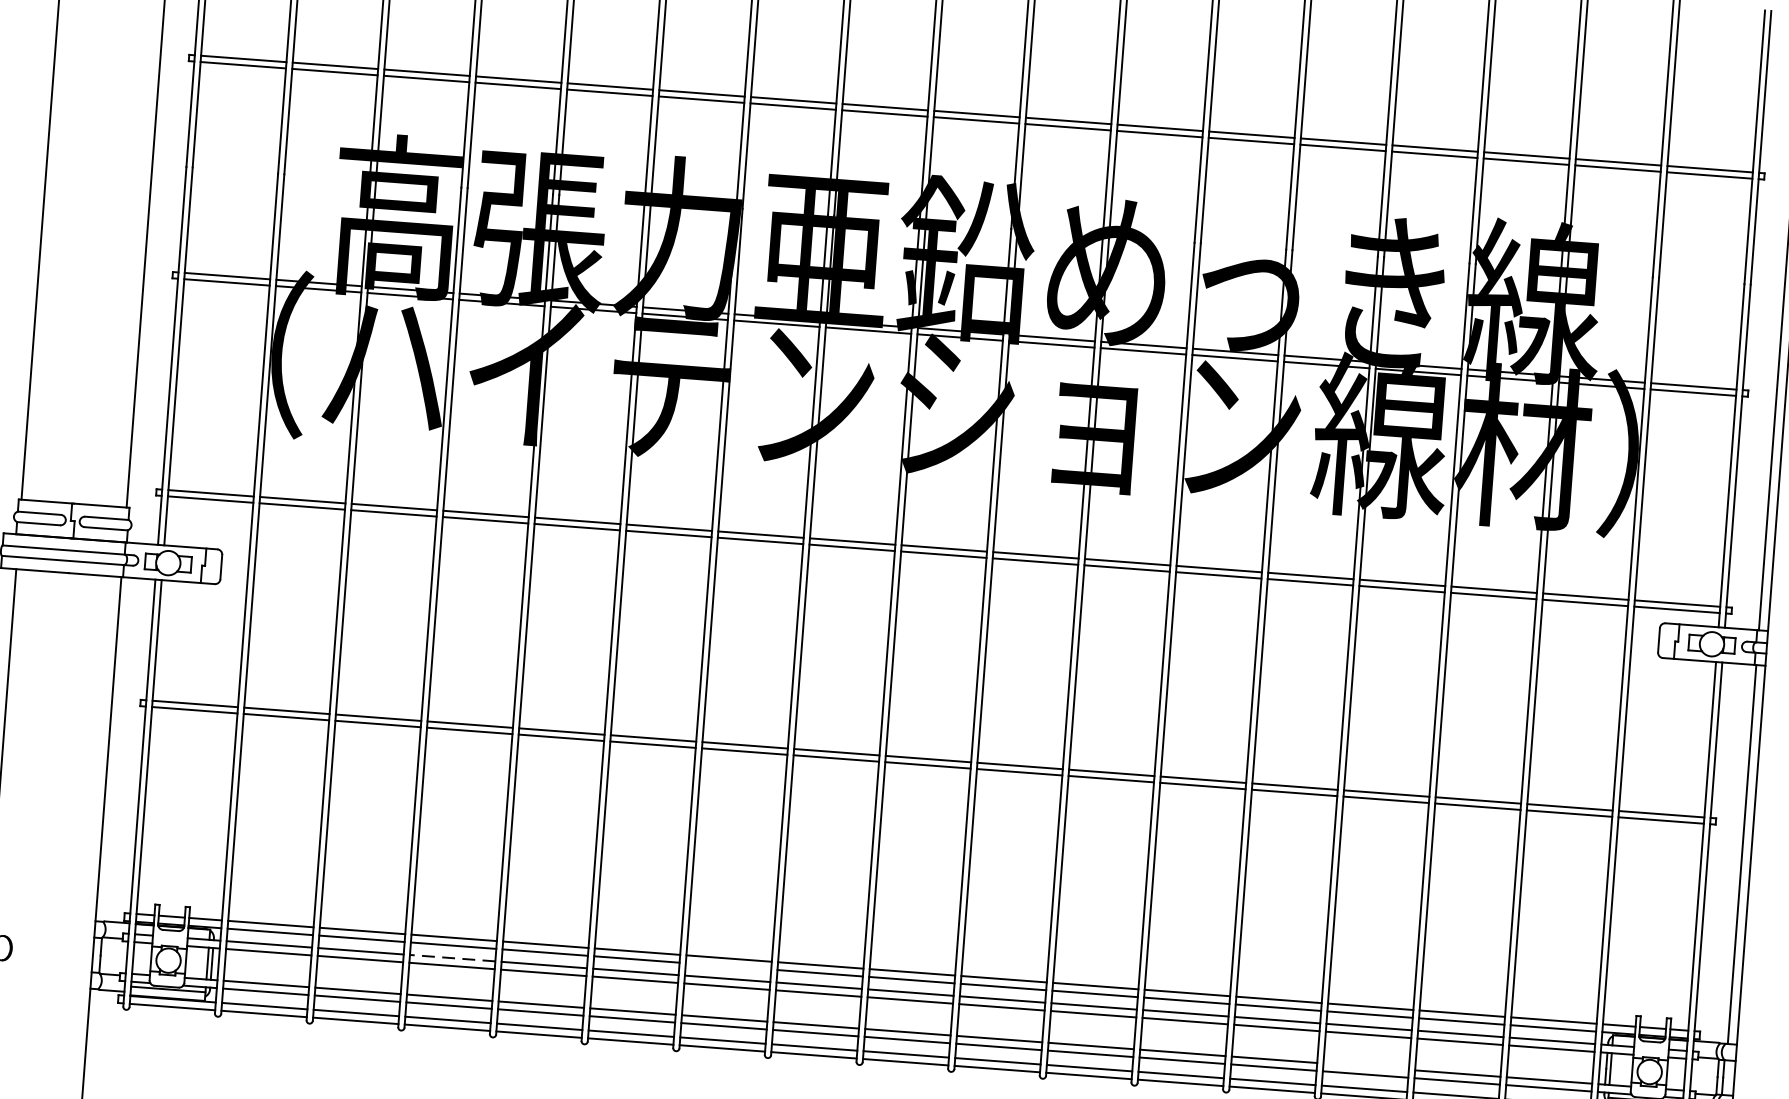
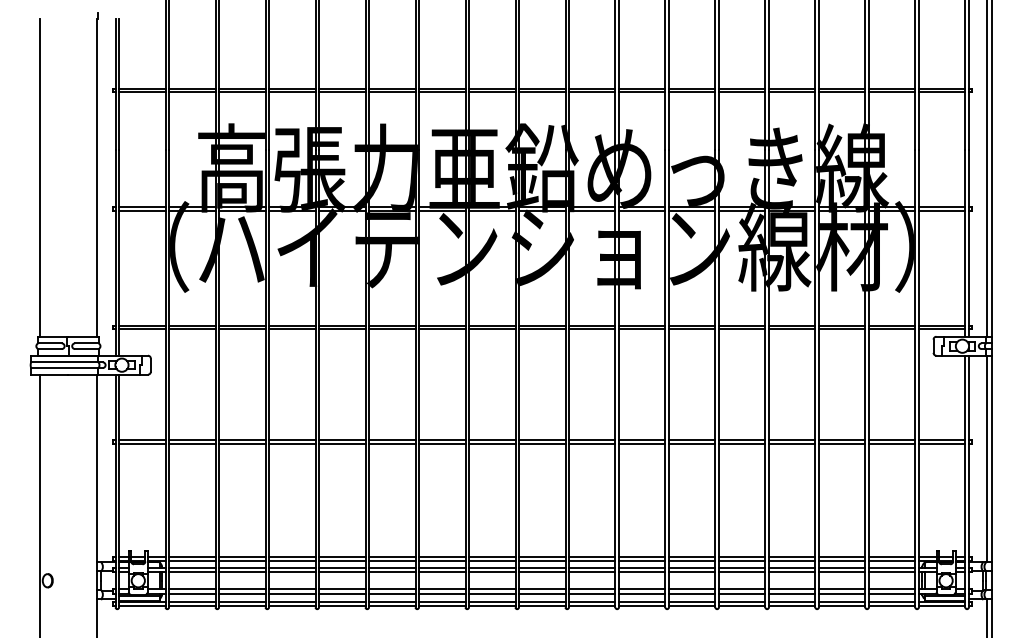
line: (451, 957) -> (291, 567), dashed -> solid
line: (727, 967) -> (441, 561), added
line: (1365, 1066) -> (791, 589), added

